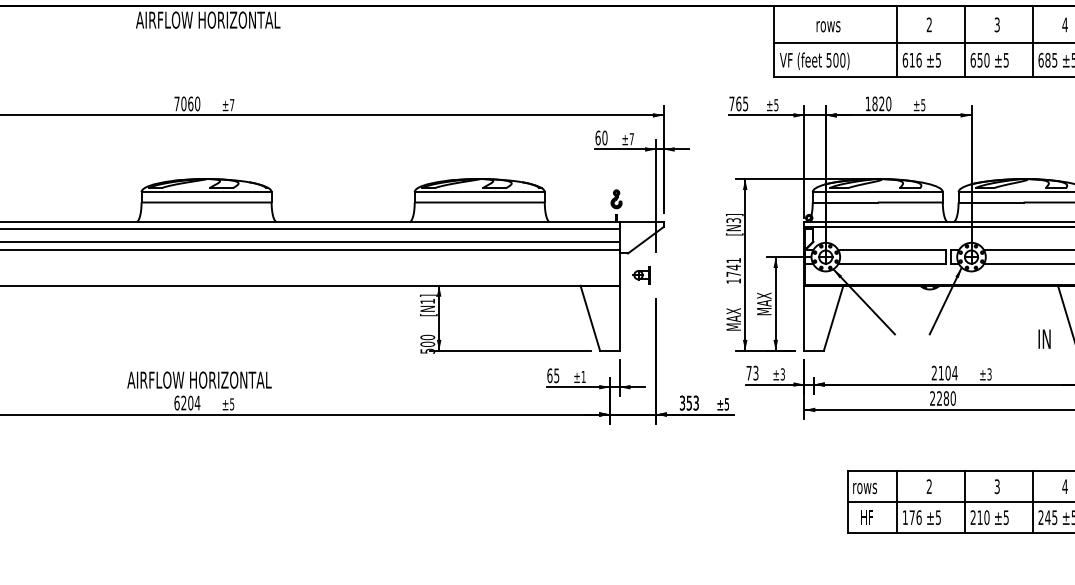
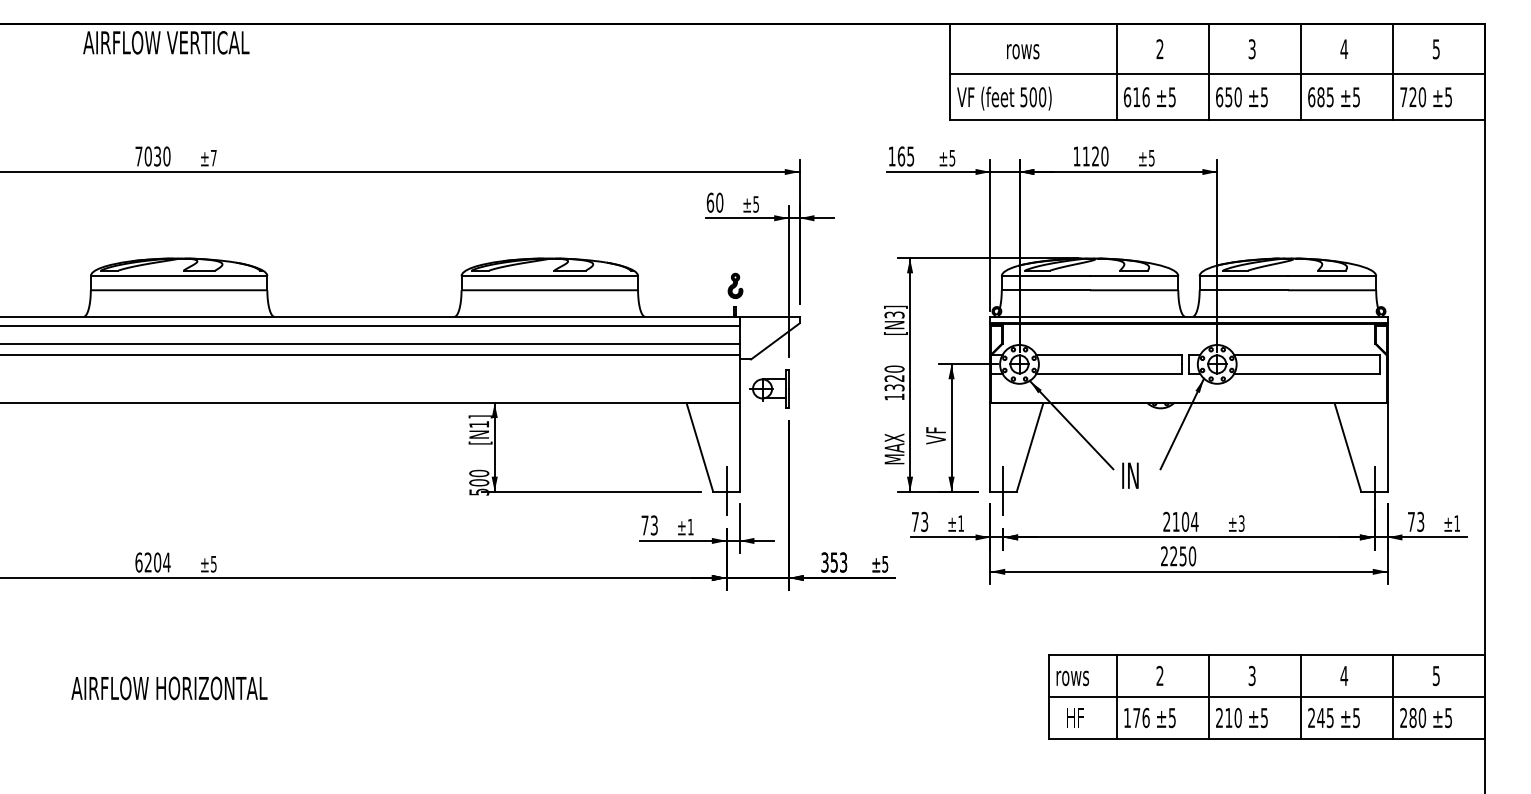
text: (239, 19) -> (223, 42), AIRFLOW HORIZONTAL -> AIRFLOW VERTICAL
text: (190, 103) -> (157, 156), 7060 -> 7030
text: (731, 103) -> (891, 156), 765 -> 165
text: (874, 103) -> (1085, 156), 1820 -> 1120
text: (631, 139) -> (755, 204), ±7 -> ±5
text: (733, 267) -> (894, 378), 1741 -> 1320
part: (641, 274) -> (769, 388), size x1.67
text: (763, 304) -> (935, 428), MAX -> VF
text: (1044, 338) -> (1130, 475), moved
line: (609, 350) -> (726, 491), added
line: (814, 350) -> (1003, 491), added
text: (782, 374) -> (960, 523), ±3 -> ±1
text: (553, 375) -> (649, 525), 65 -> 73
text: (199, 380) -> (169, 688), moved
text: (945, 398) -> (1182, 556), 2280 -> 2250

